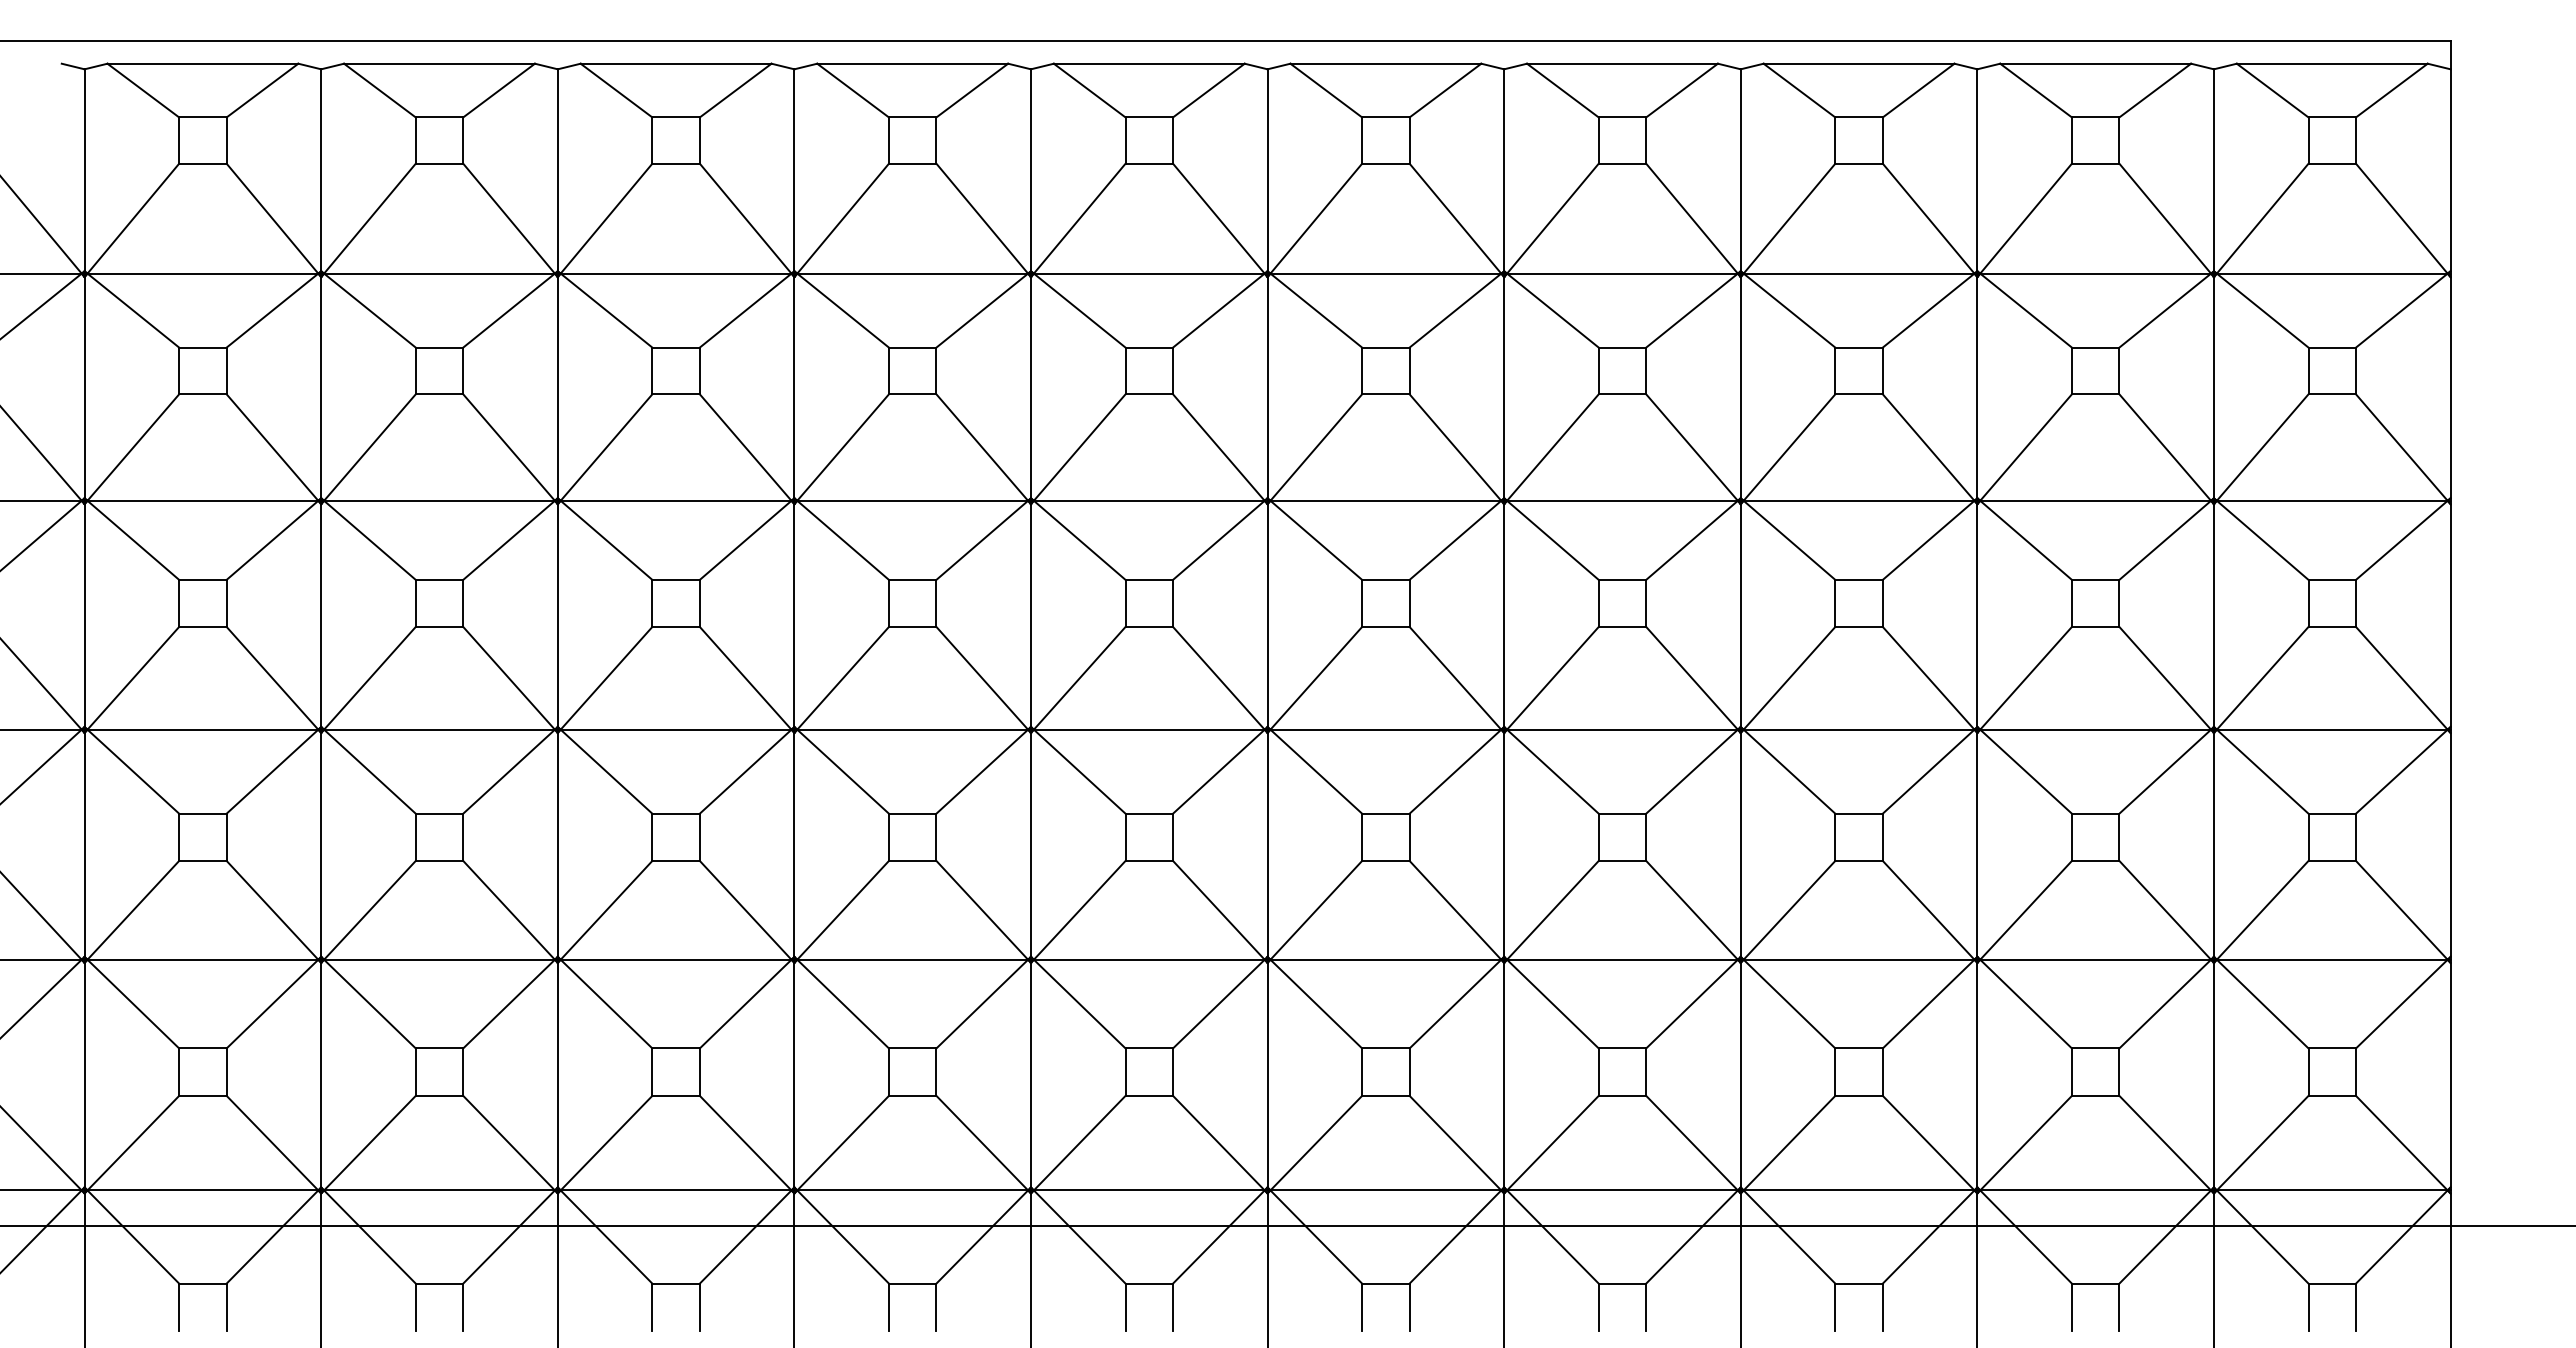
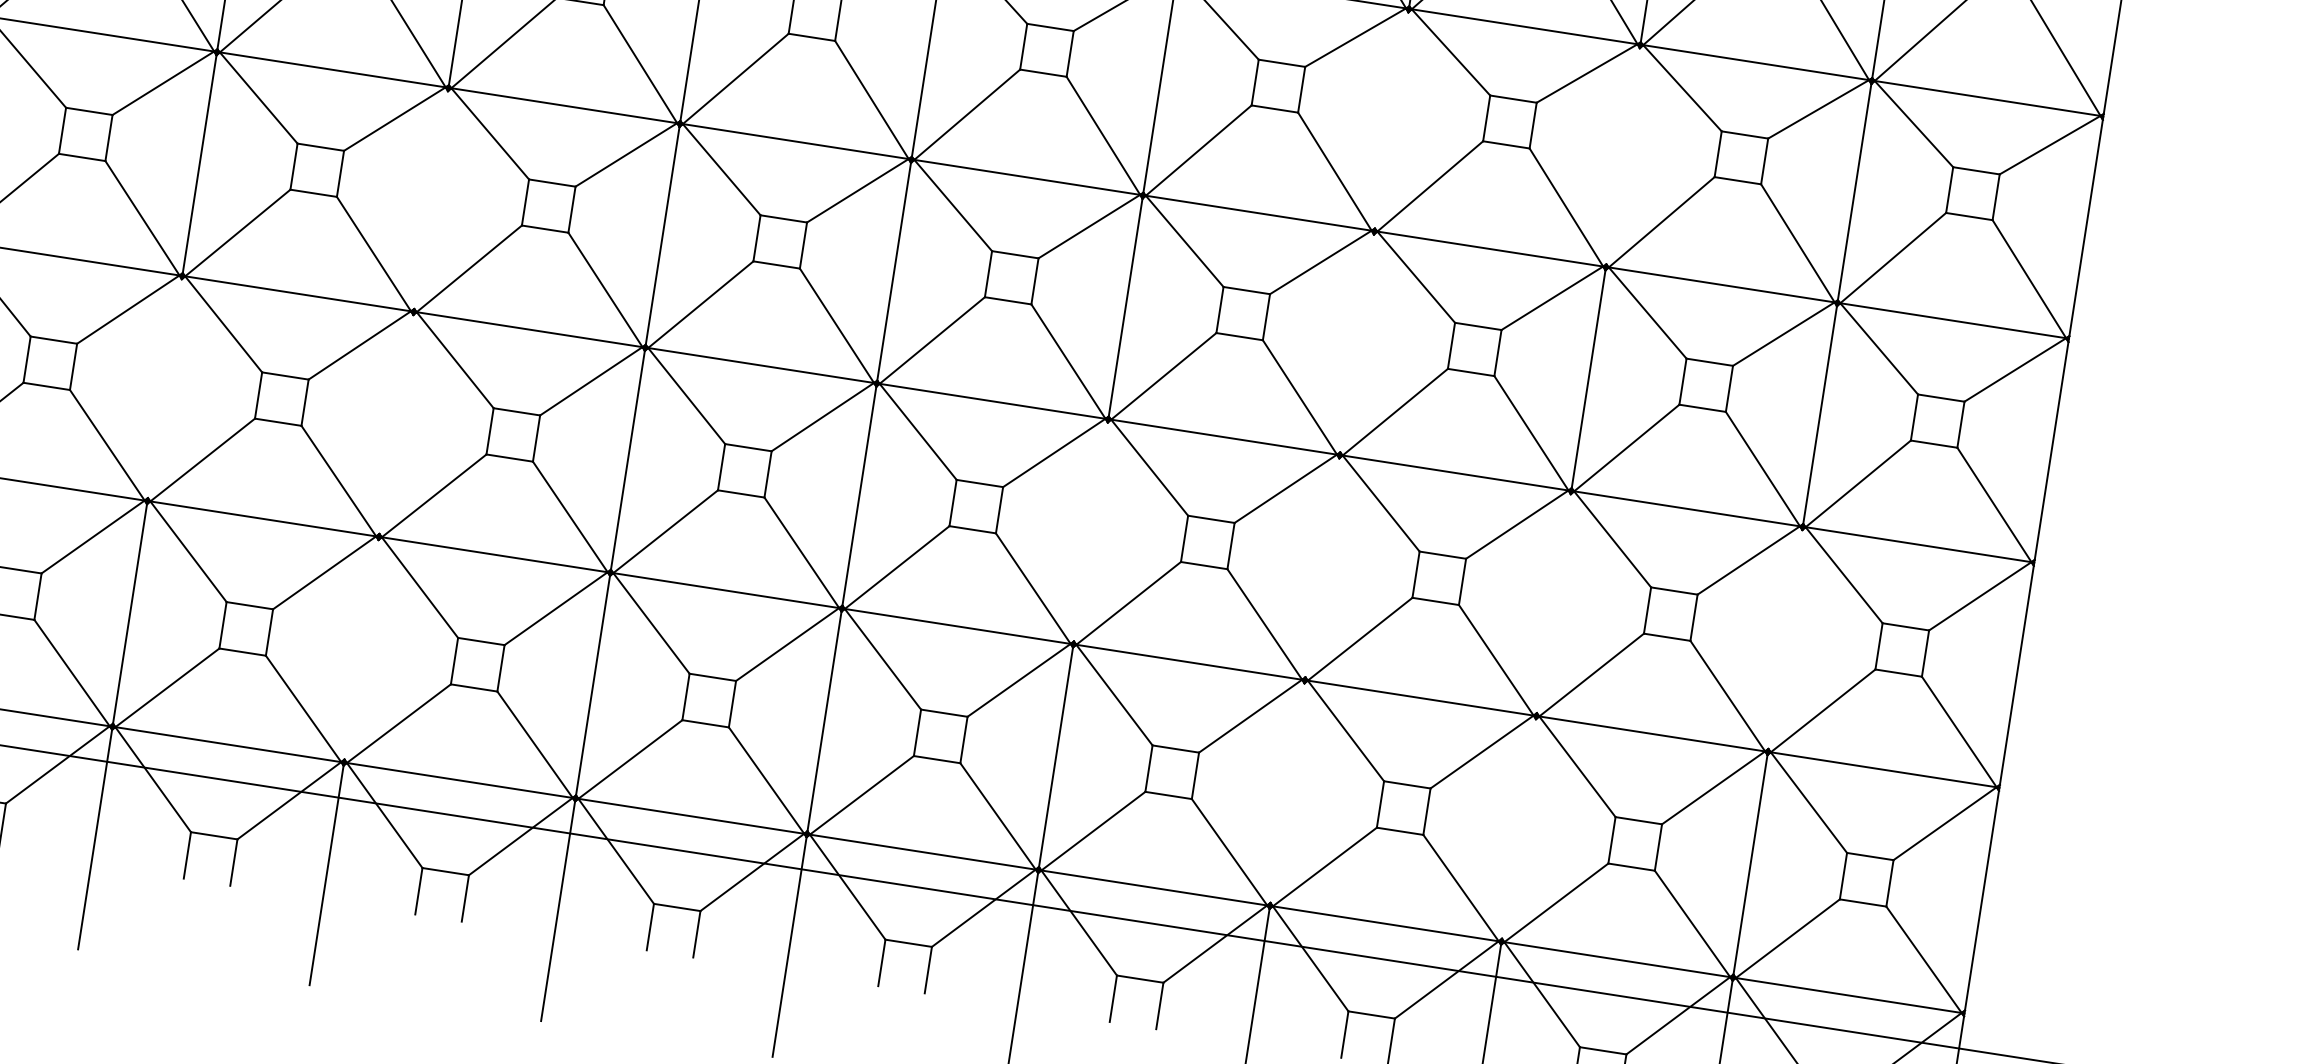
line: (1740, 387) -> (1391, 120), removed
line: (1977, 387) -> (1623, 156), removed
line: (794, 615) -> (431, 200), removed
line: (1740, 615) -> (1356, 343), removed
line: (557, 844) -> (164, 388), removed
line: (794, 844) -> (396, 424), removed
line: (1504, 844) -> (1091, 531), removed
line: (1740, 844) -> (1322, 567), removed
line: (1977, 844) -> (1554, 603), removed
line: (2213, 844) -> (1784, 639), removed
line: (794, 1075) -> (361, 650), removed
line: (1740, 1075) -> (1287, 793), removed
line: (1977, 1075) -> (1519, 829), removed

